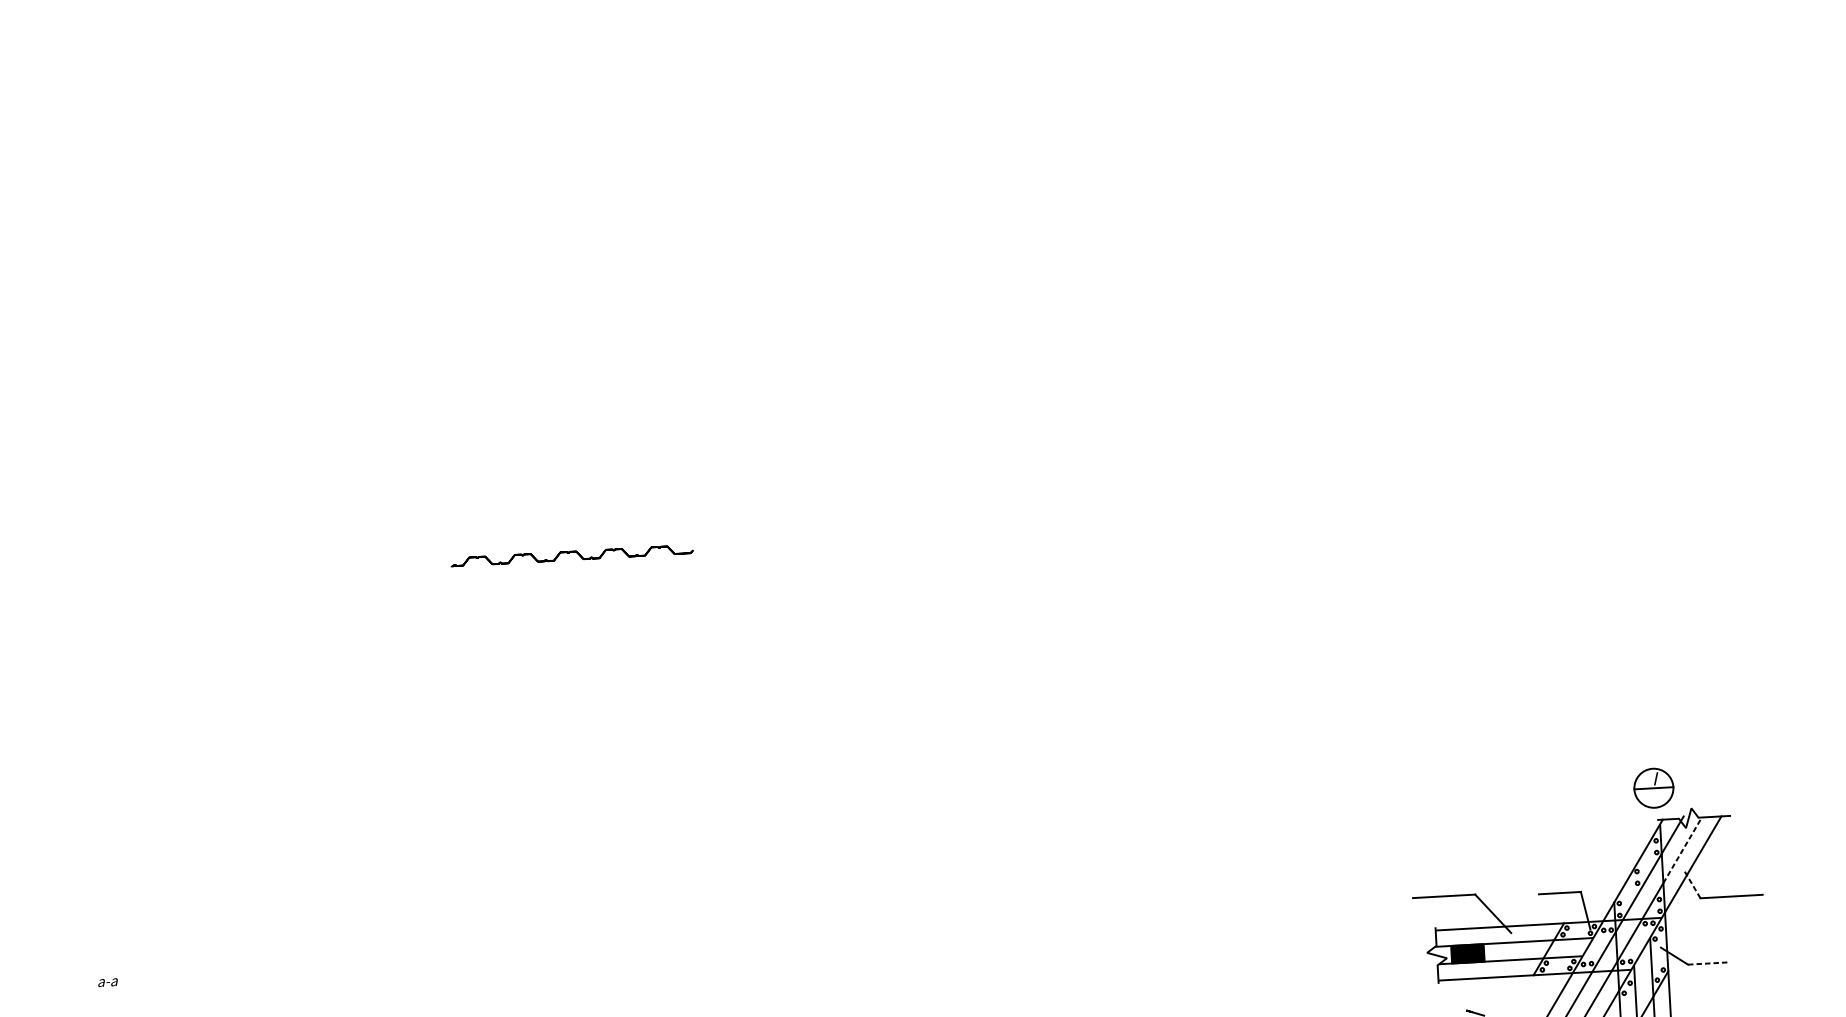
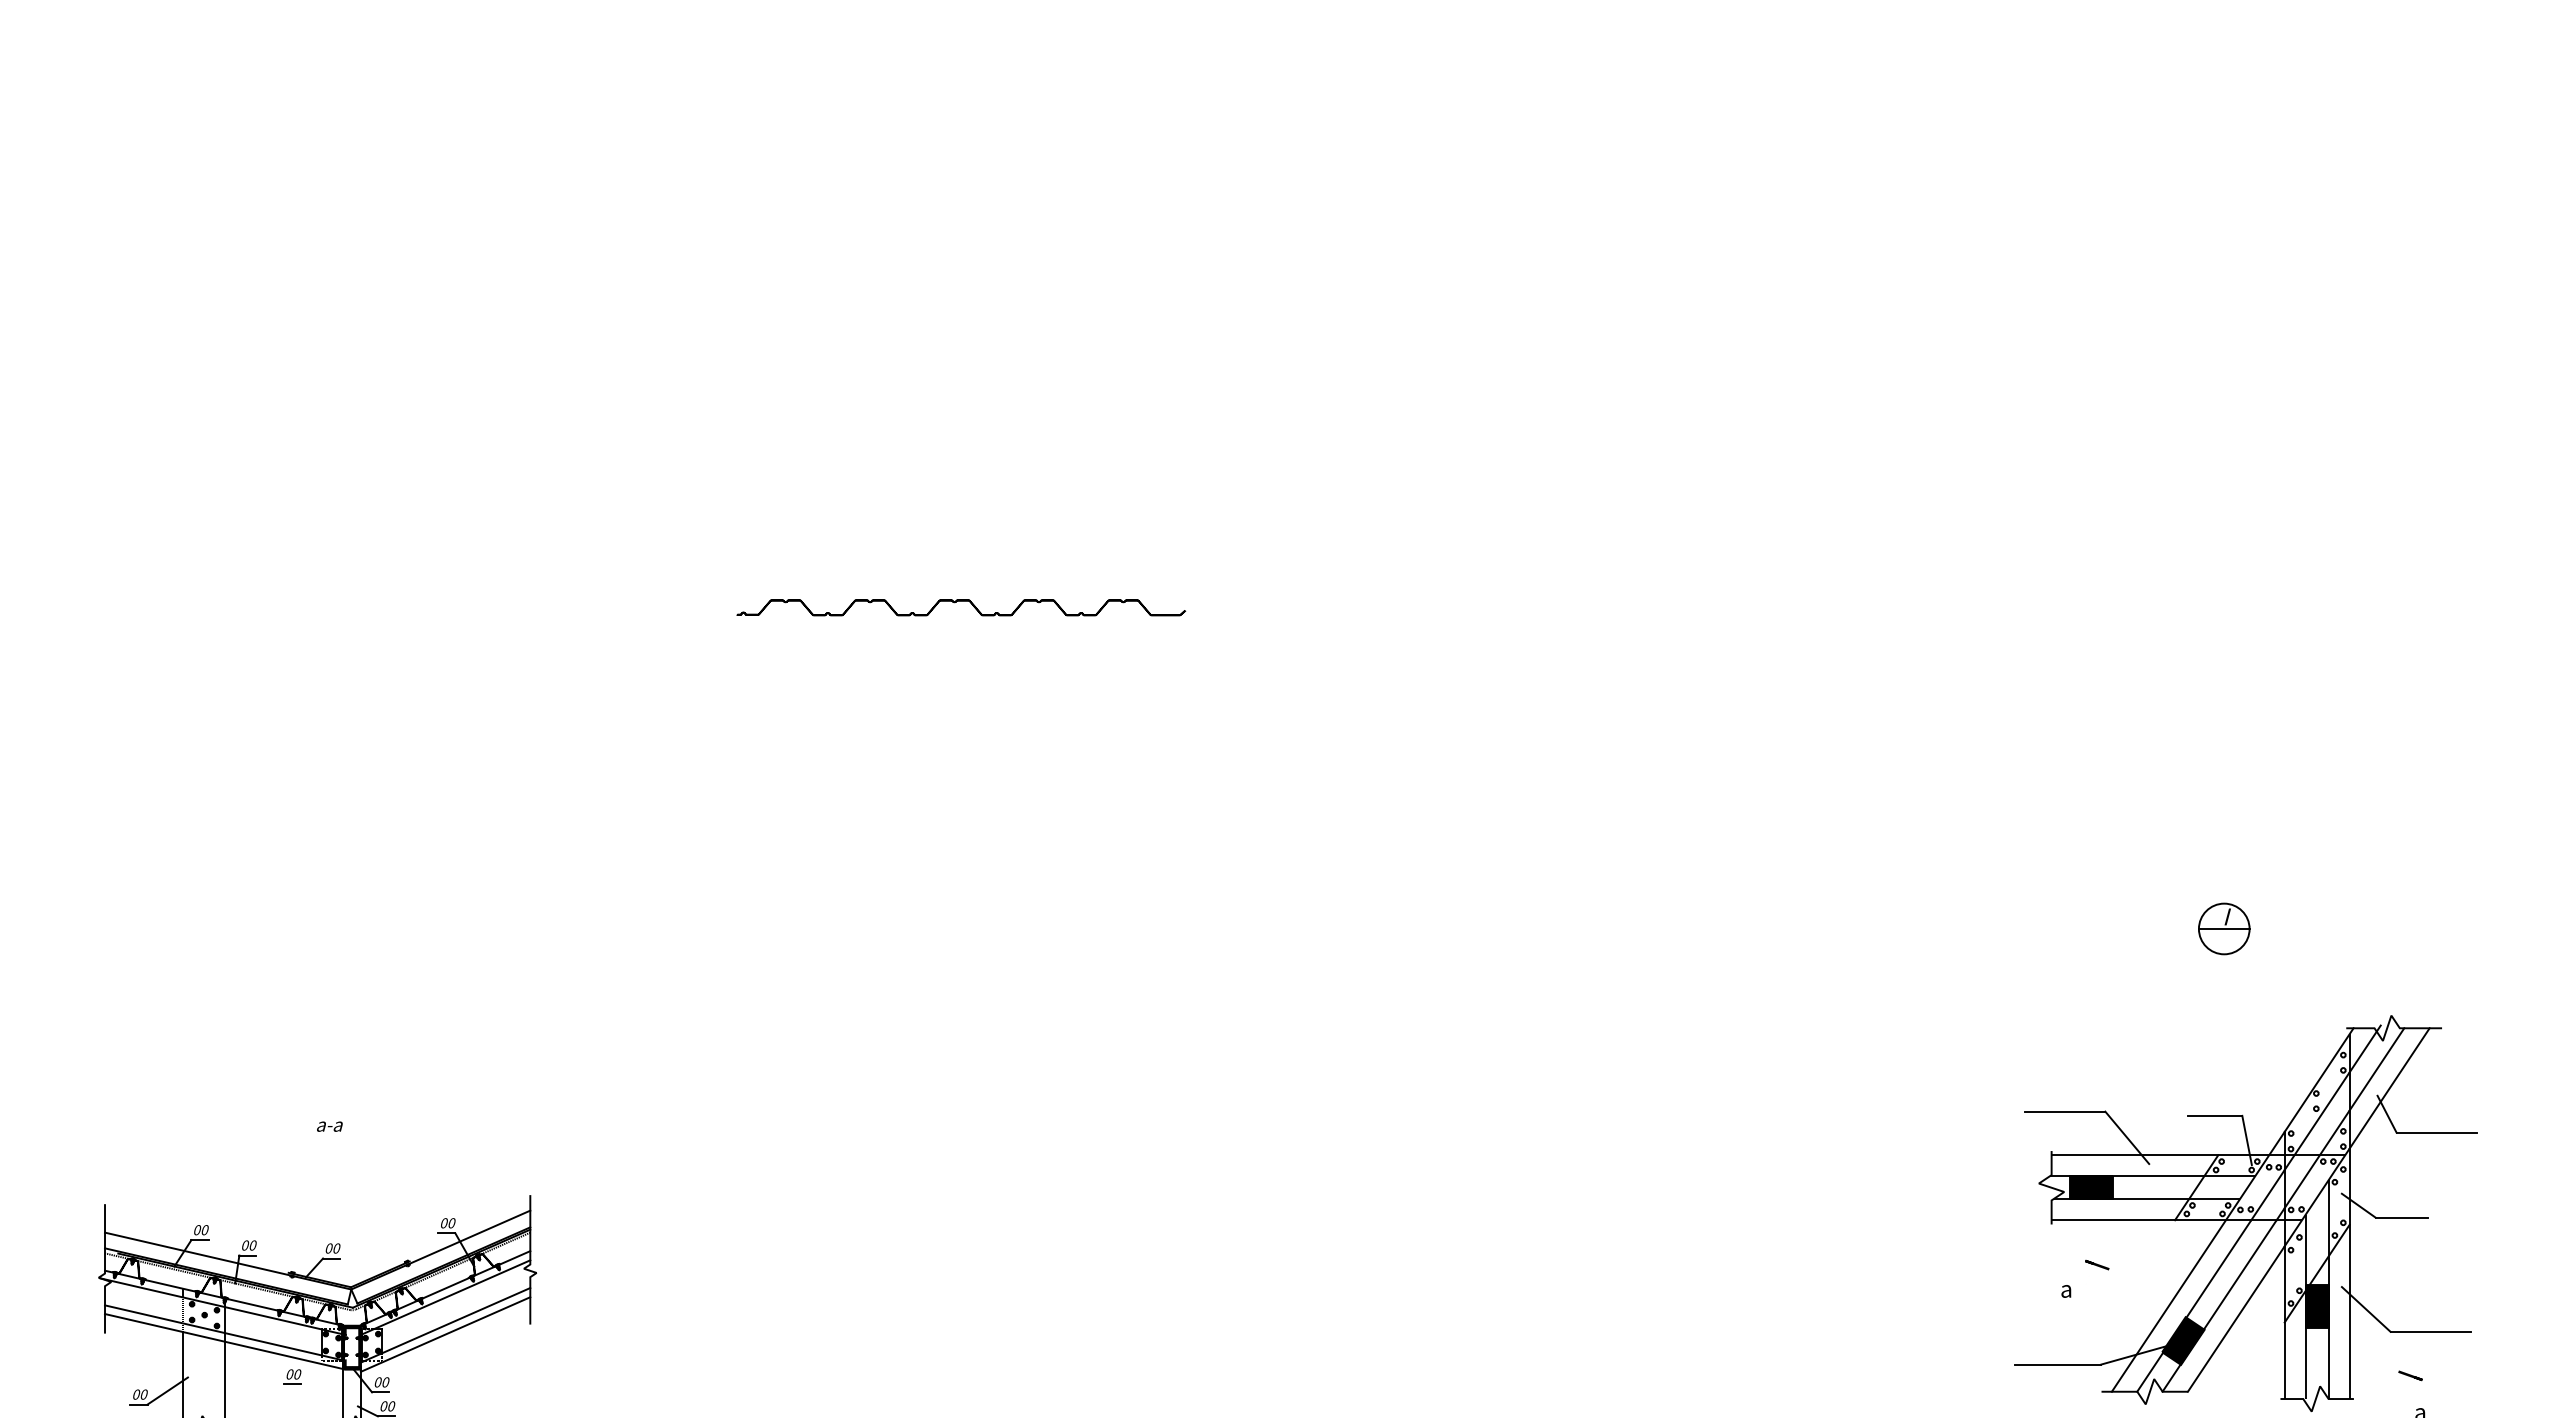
part: (572, 555) -> (961, 607), size x1.43
part: (1654, 787) -> (2224, 928), moved
line: (1683, 849) -> (2377, 1068), dashed -> solid
line: (1692, 884) -> (2387, 1114), dashed -> solid
line: (1708, 963) -> (2402, 1217), dashed -> solid

